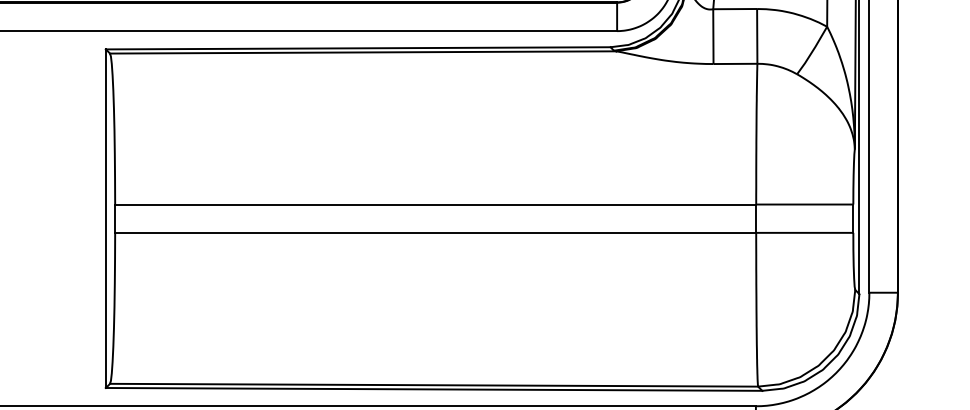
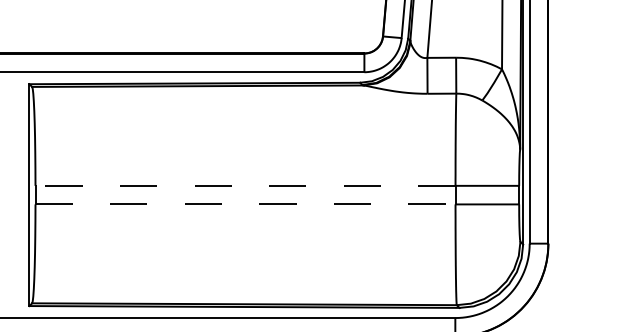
line: (435, 203) -> (245, 185), solid -> dashed
line: (437, 232) -> (246, 204), solid -> dashed

